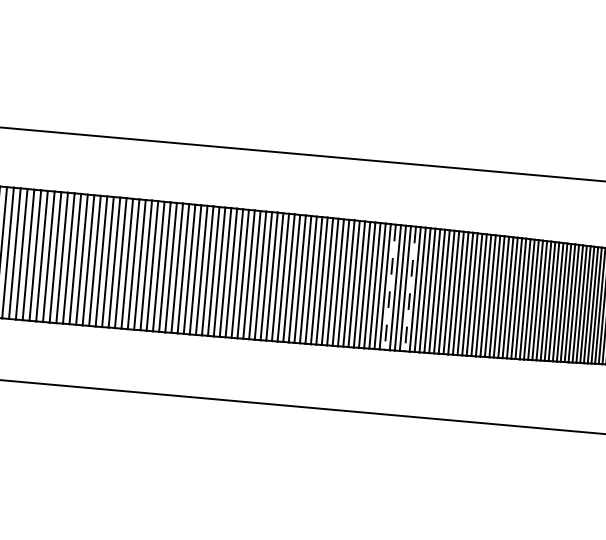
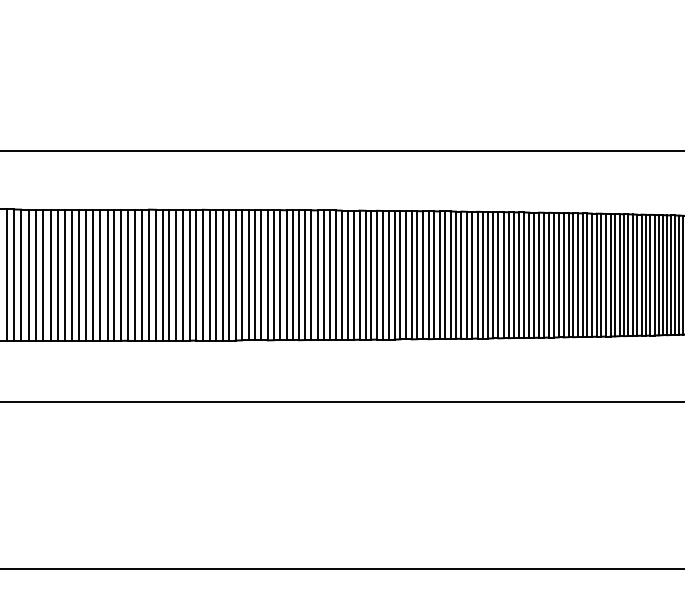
line: (390, 287) -> (519, 275), dashed -> solid
line: (410, 289) -> (539, 275), dashed -> solid

